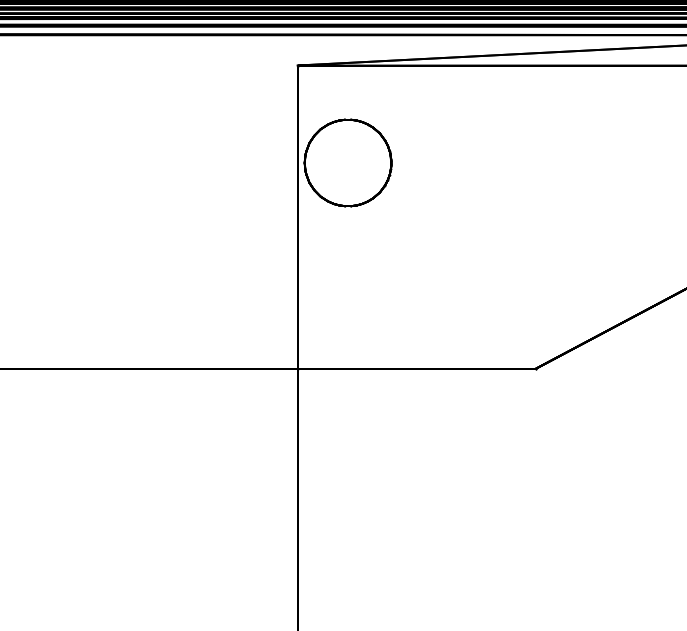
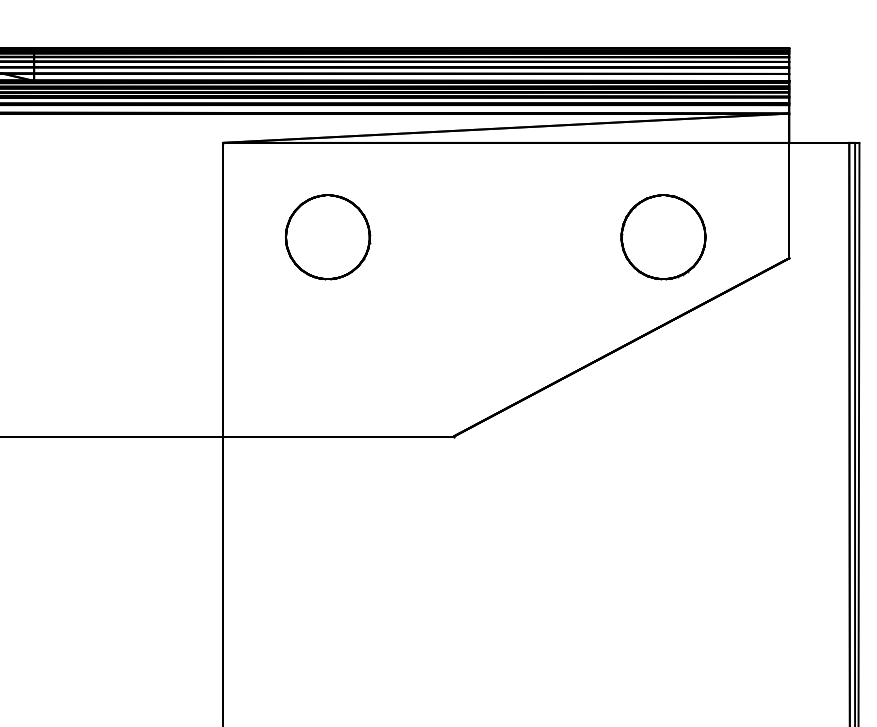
part: (348, 163) -> (328, 237), moved

